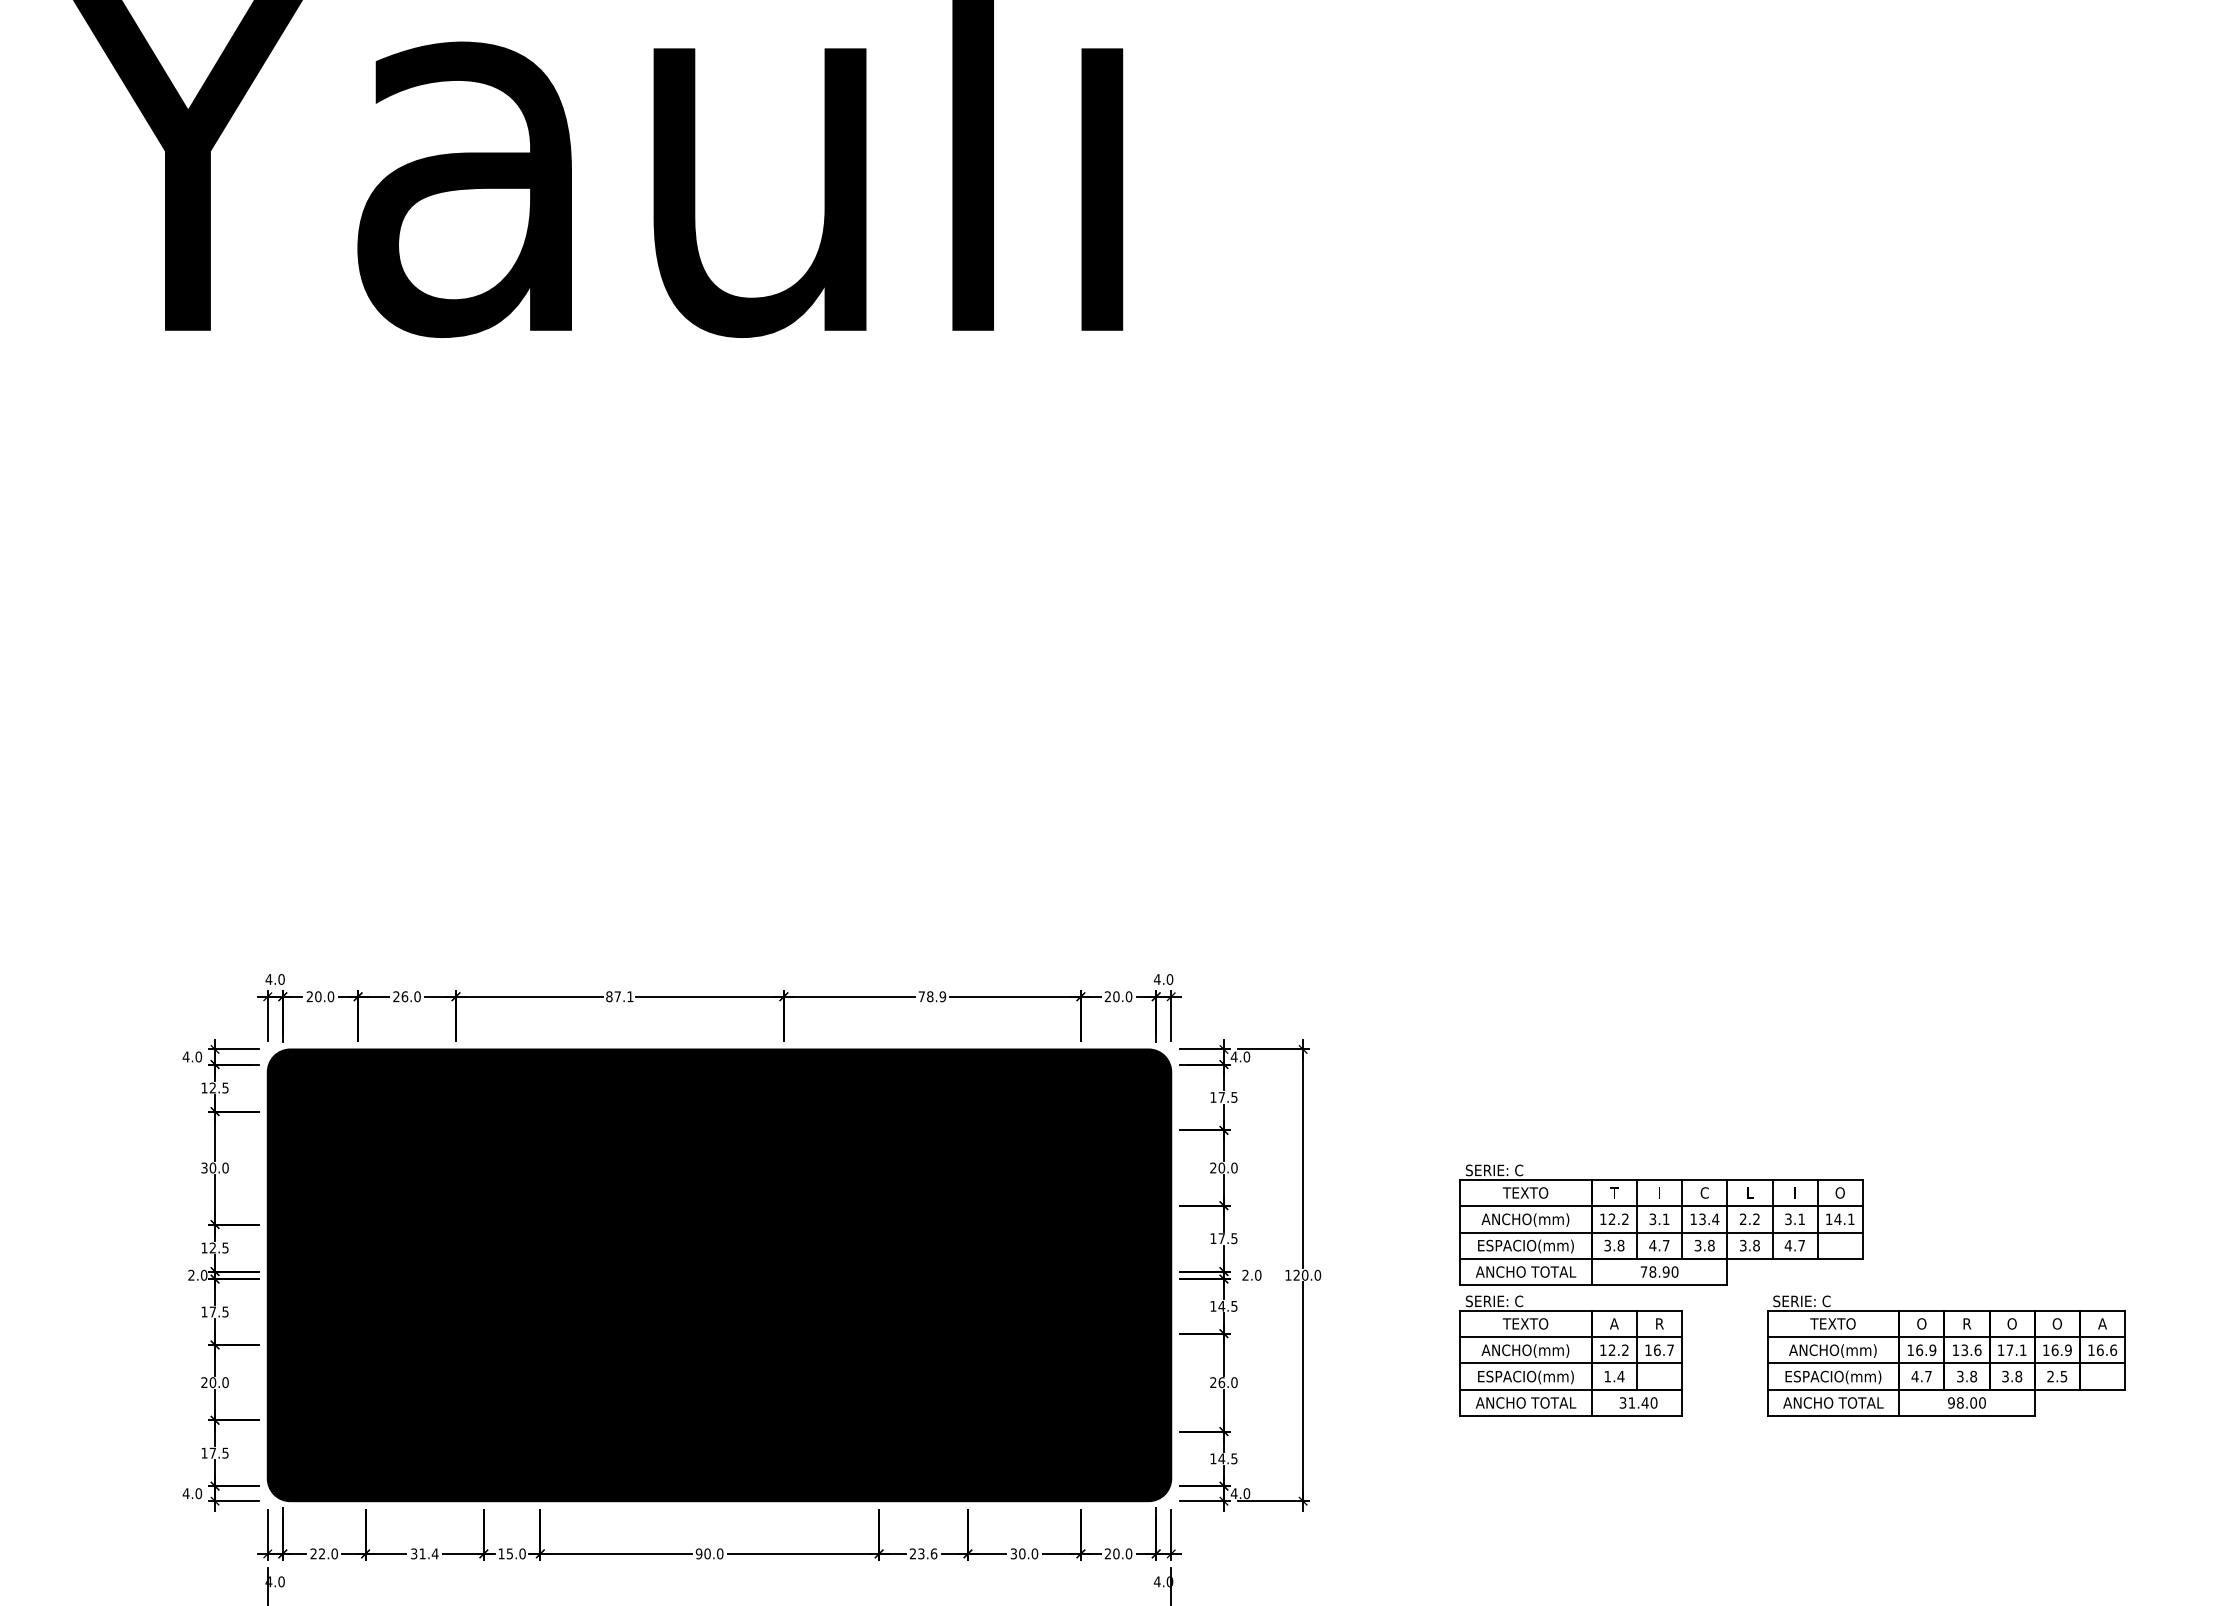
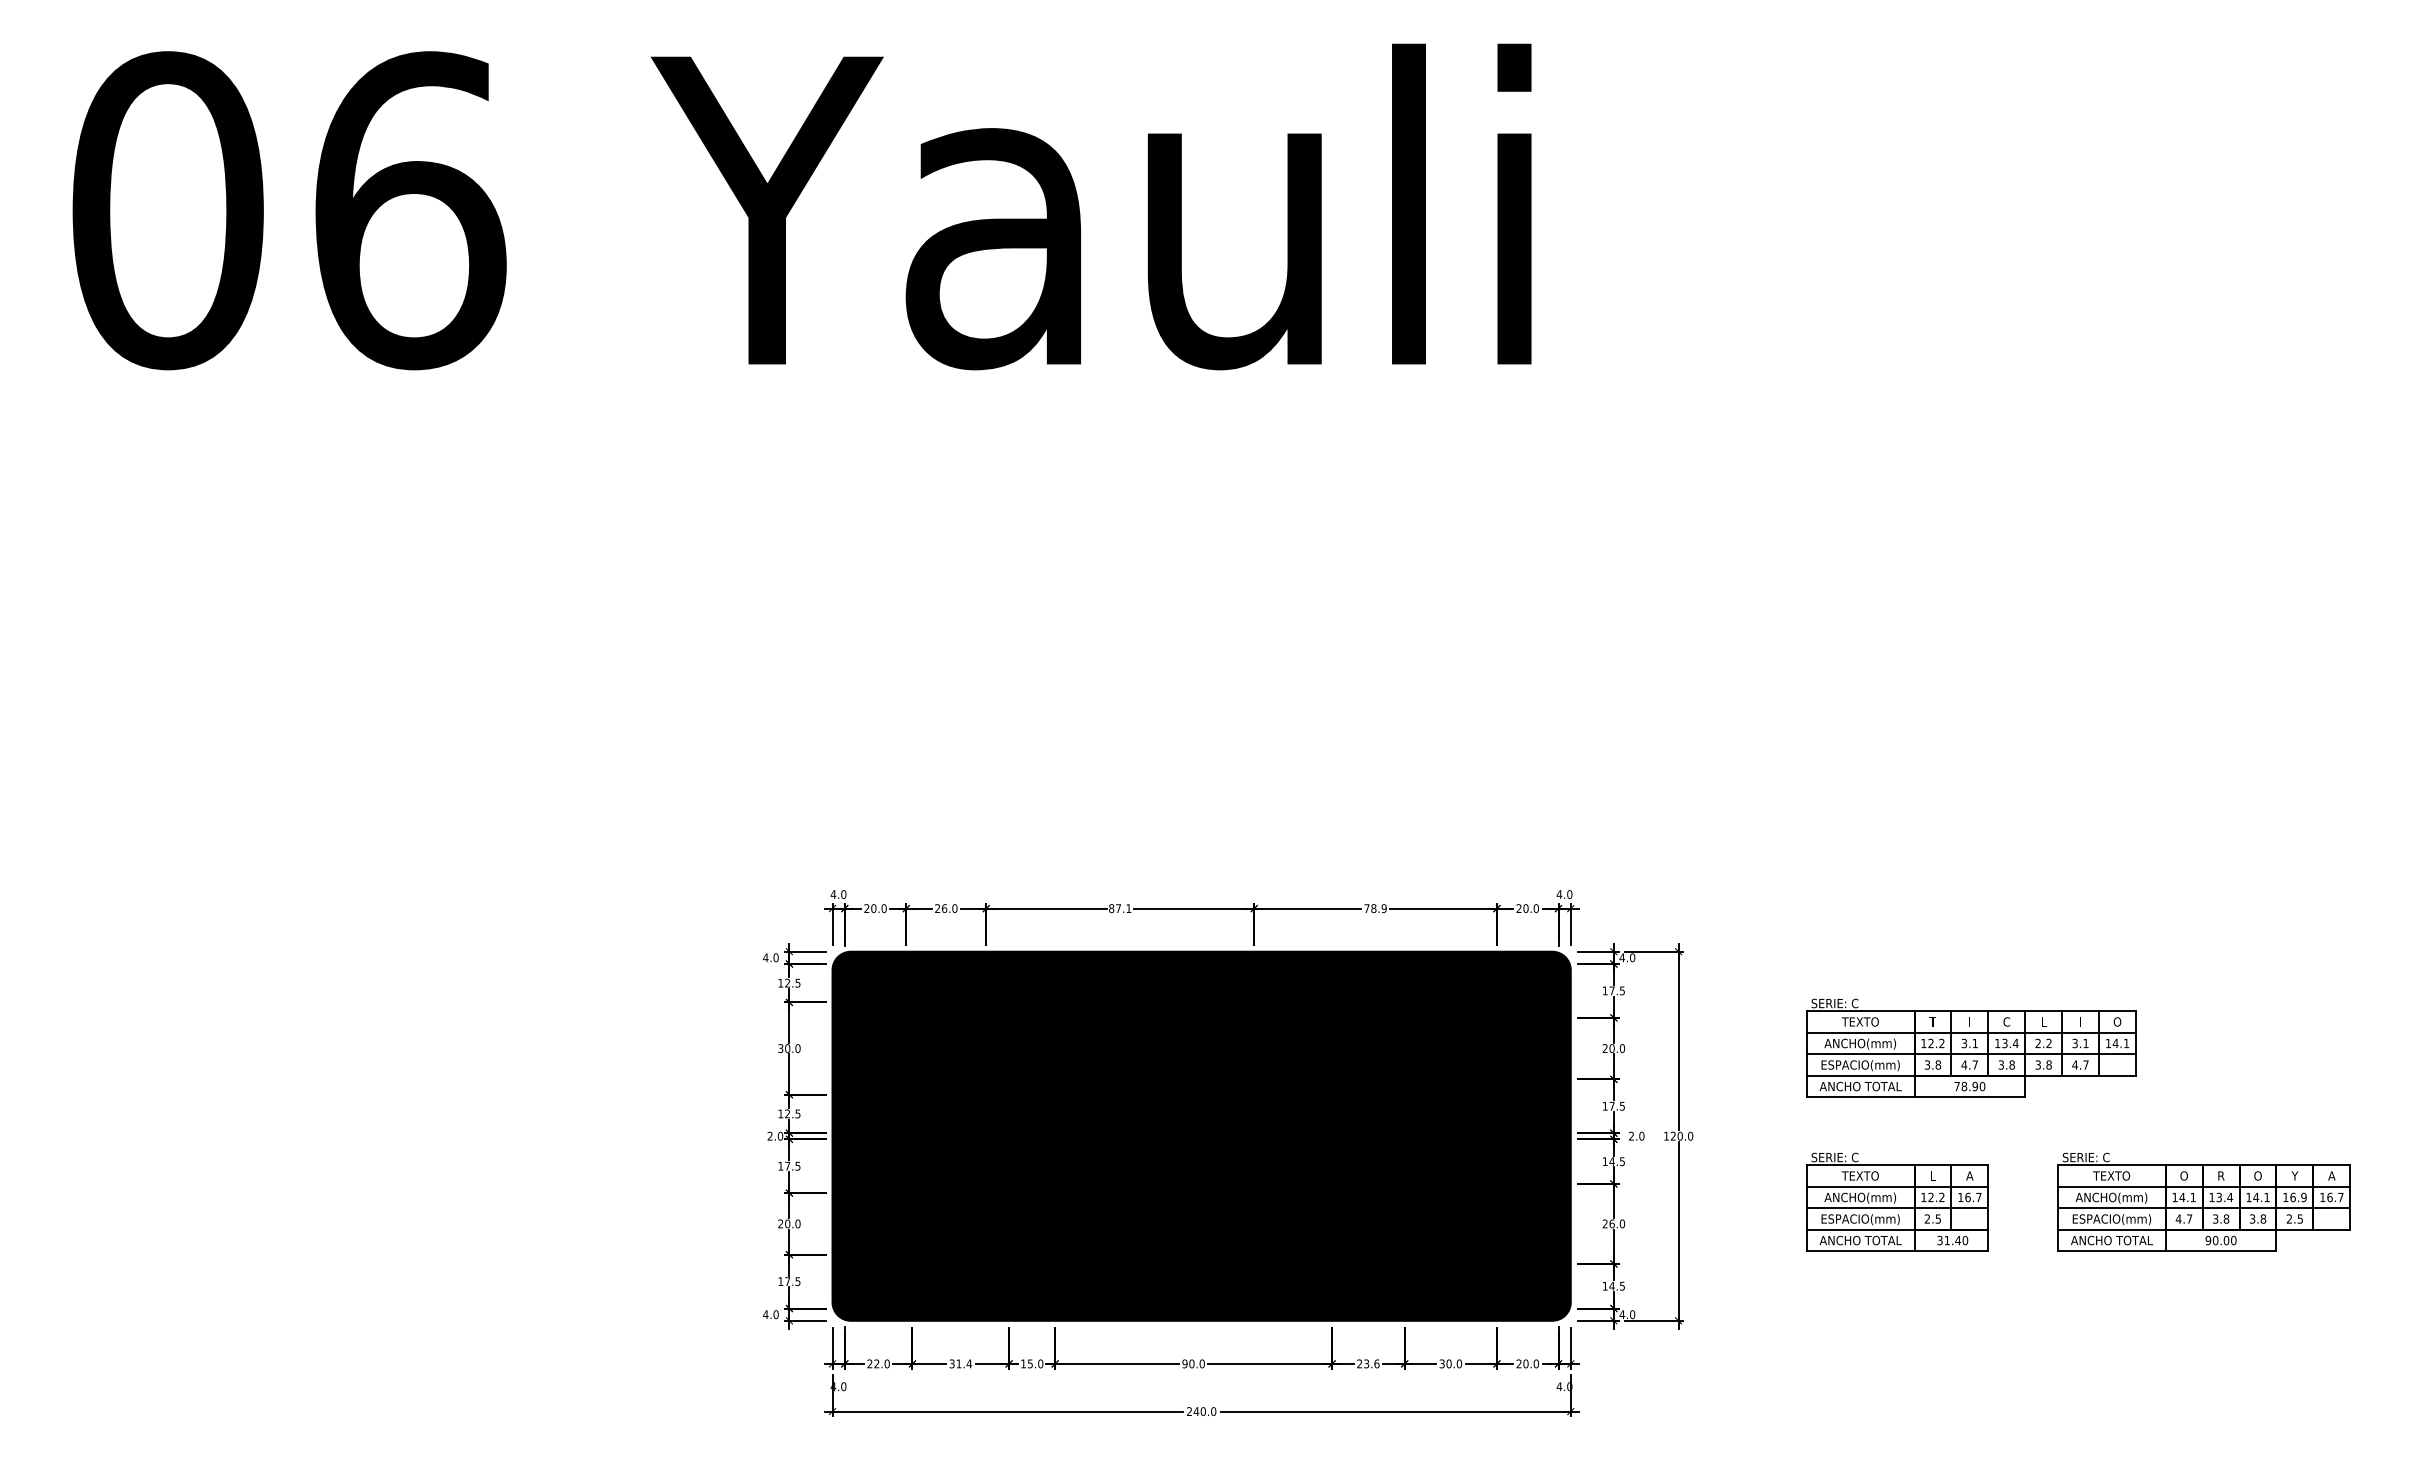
part: (1661, 1224) -> (1971, 1047), moved
text: (1613, 1323) -> (1932, 1175), A -> L
text: (1659, 1323) -> (1969, 1175), R -> A
text: (2056, 1323) -> (2294, 1175), O -> Y
text: (1925, 1350) -> (2187, 1197), 16.9 -> 14.1
text: (1978, 1350) -> (2230, 1197), 13.6 -> 13.4
text: (2010, 1350) -> (2256, 1197), 17.1 -> 14.1
text: (2113, 1350) -> (2340, 1197), 16.6 -> 16.7
text: (1613, 1375) -> (1932, 1218), 1.4 -> 2.5
text: (1960, 1402) -> (2215, 1240), 98.00 -> 90.00

